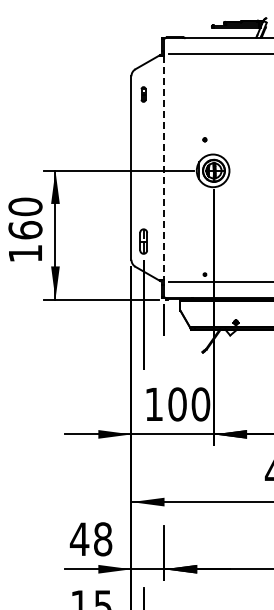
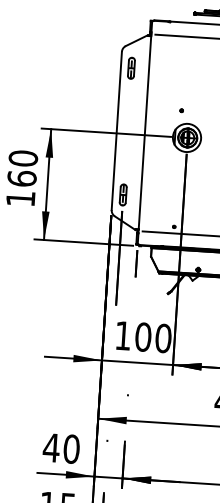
part: (143, 94) -> (131, 68), size x1.67
line: (164, 168) -> (145, 133), dashed -> solid
text: (102, 539) -> (71, 449), 48 -> 40

